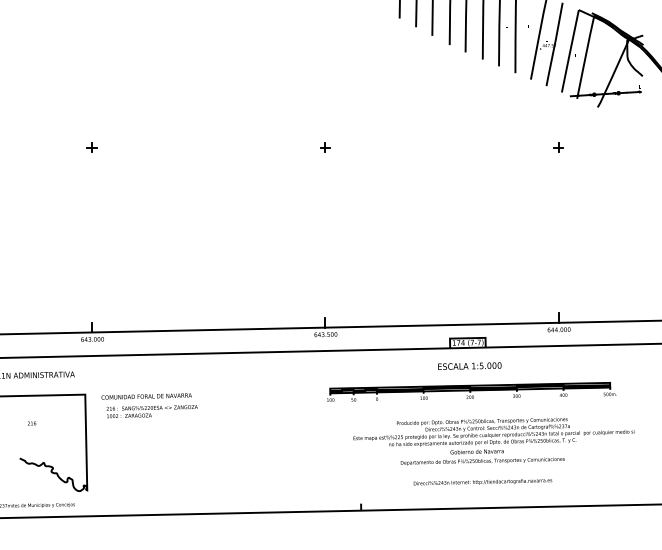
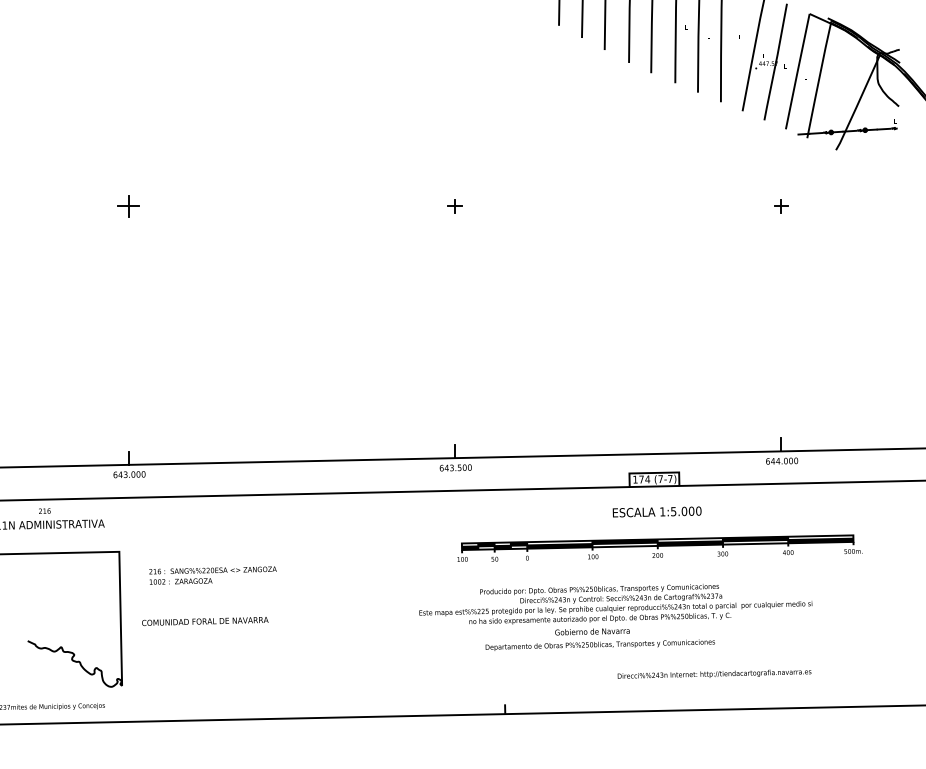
part: (91, 147) -> (128, 206), size x1.6
text: (146, 396) -> (205, 621), moved
text: (31, 423) -> (44, 510), moved
text: (493, 441) -> (615, 617), moved
text: (482, 481) -> (714, 673), moved

